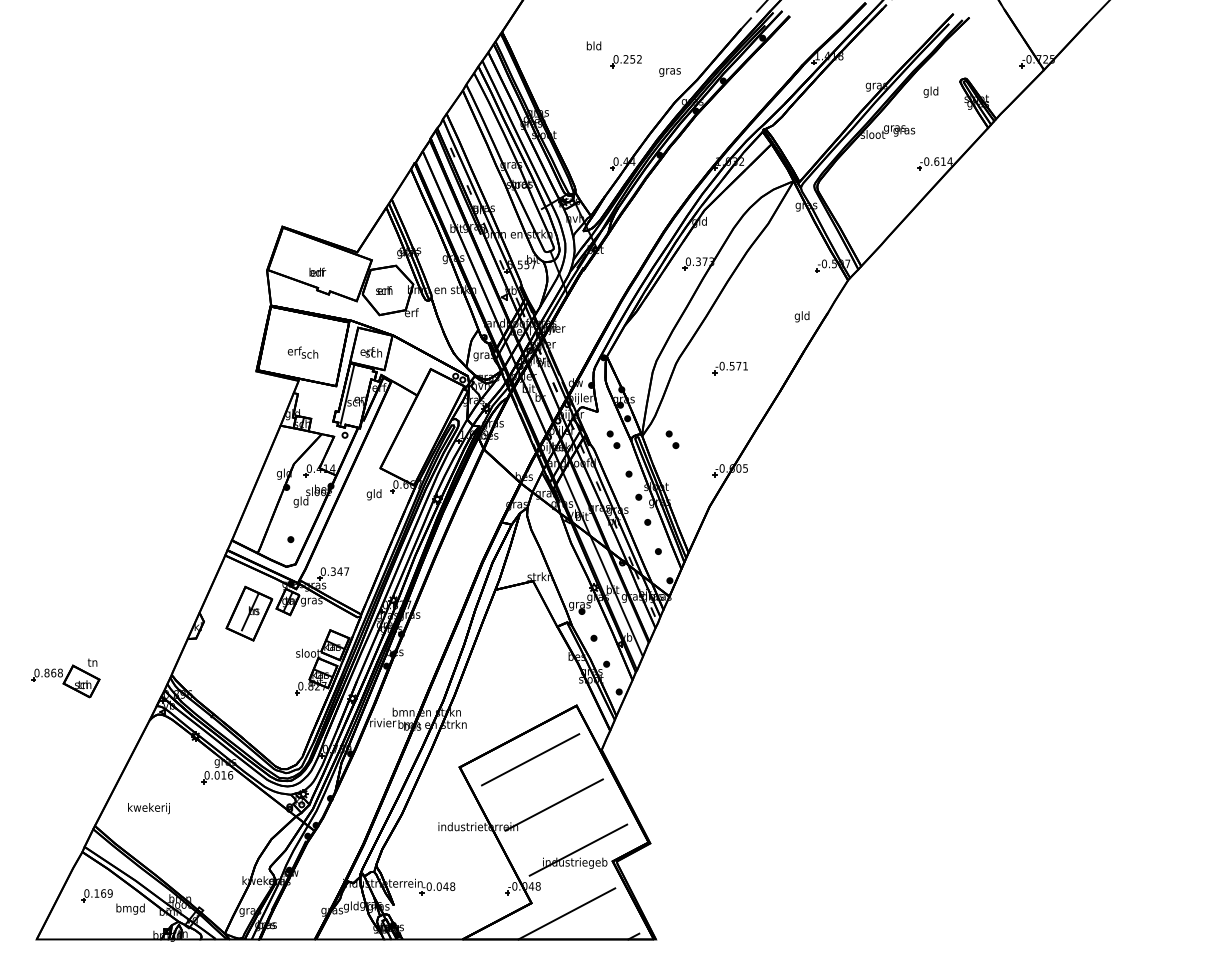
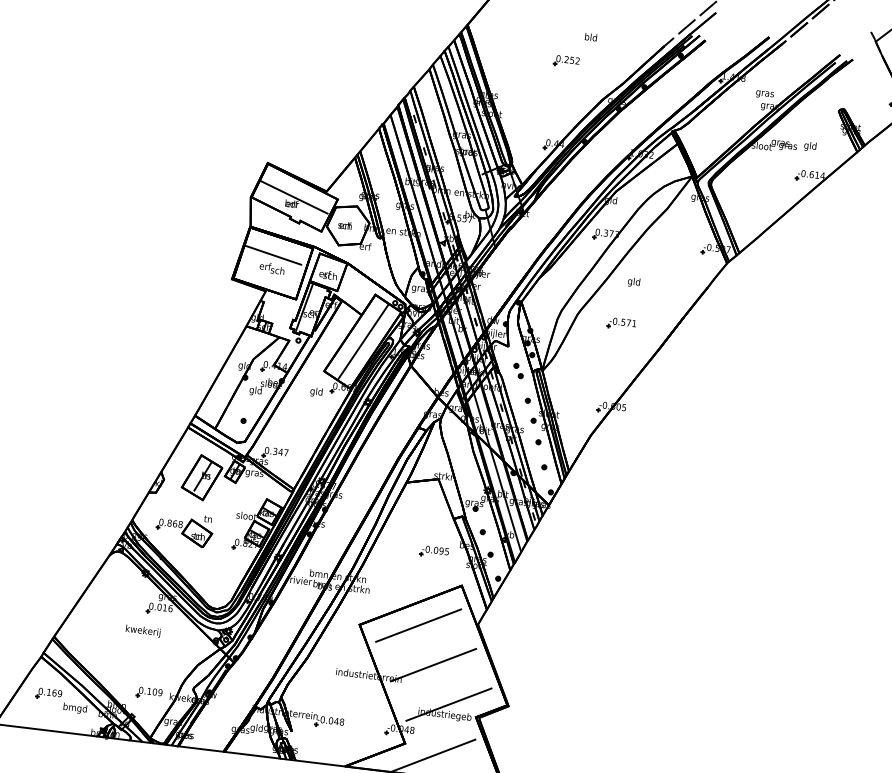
text: (593, 45) -> (590, 36), moved
text: (669, 72) -> (764, 94), moved
text: (930, 91) -> (810, 145), moved
line: (318, 263) -> (293, 196), added
text: (801, 316) -> (633, 282), moved
line: (301, 336) -> (272, 255), added
line: (422, 427) -> (362, 341), added
part: (672, 439) -> (567, 376), removed
part: (538, 668) -> (434, 551), added
part: (65, 678) -> (184, 529), moved
text: (148, 808) -> (142, 631), moved
part: (217, 879) -> (149, 692), added

